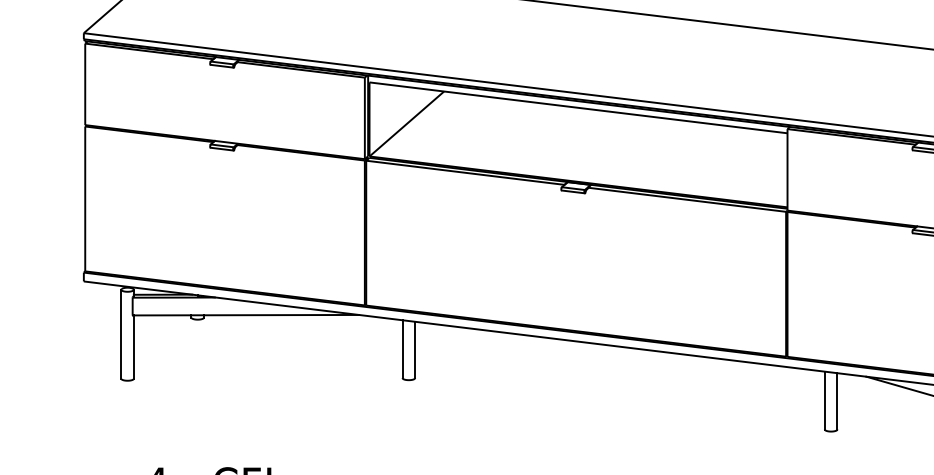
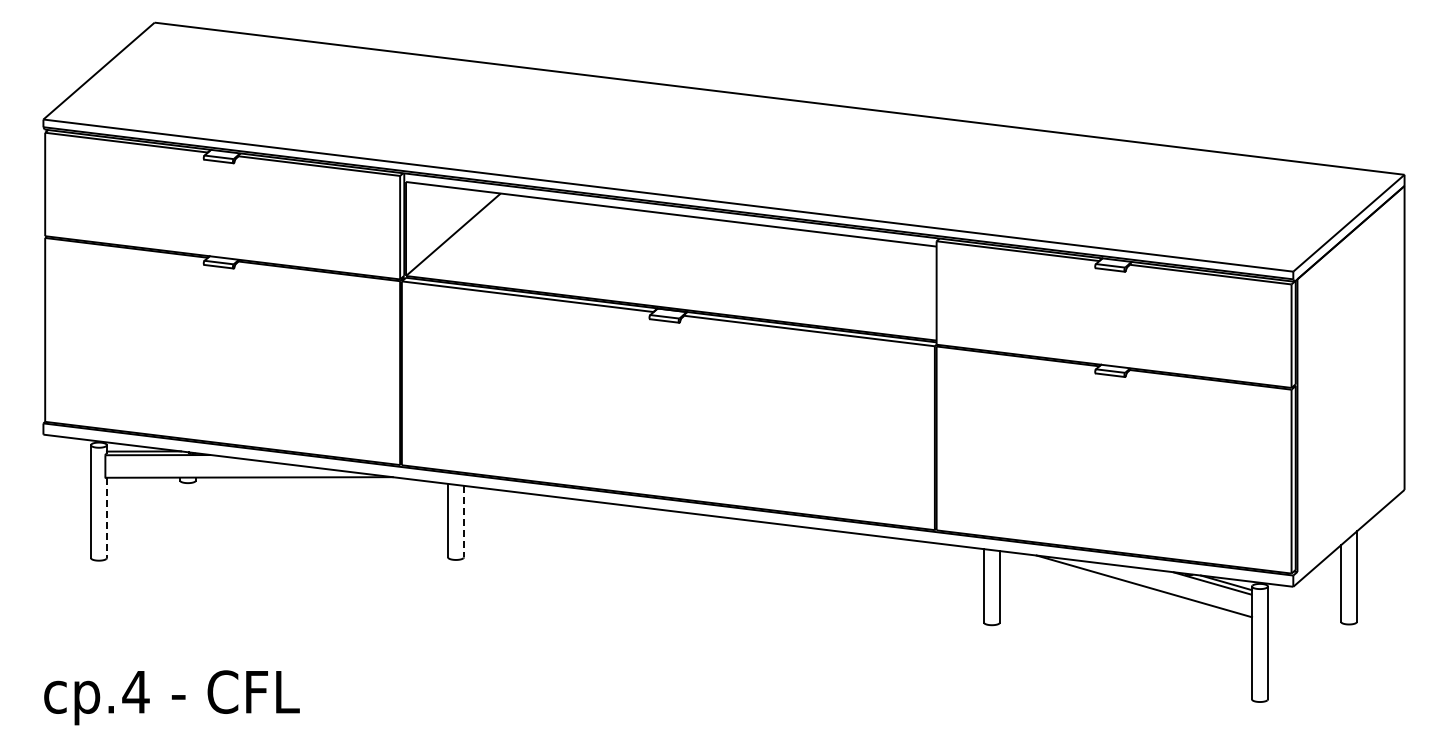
line: (133, 347) -> (106, 518), solid -> dashed
line: (414, 349) -> (463, 521), solid -> dashed

